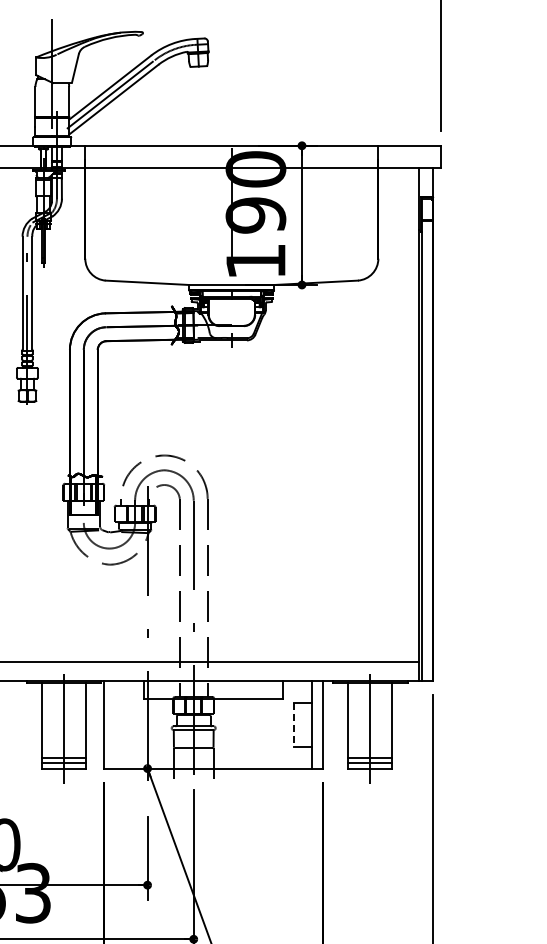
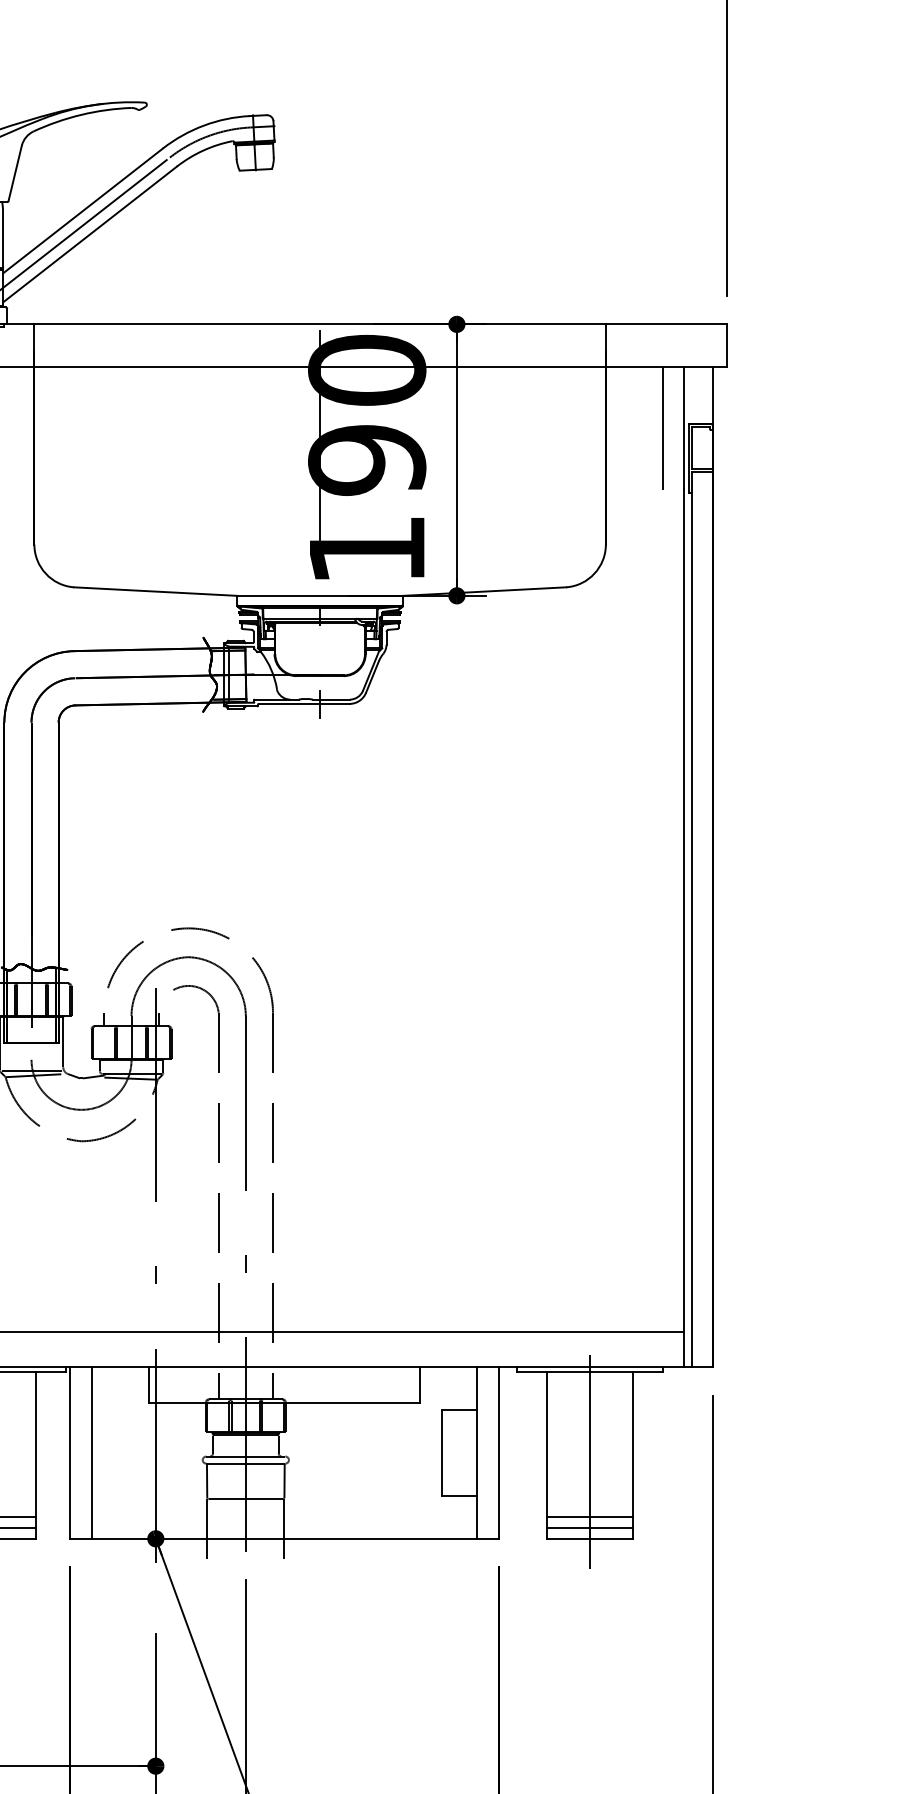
line: (407, 198) -> (662, 427), added
line: (114, 724) -> (91, 1452), added
line: (294, 724) -> (442, 1452), dashed -> solid

